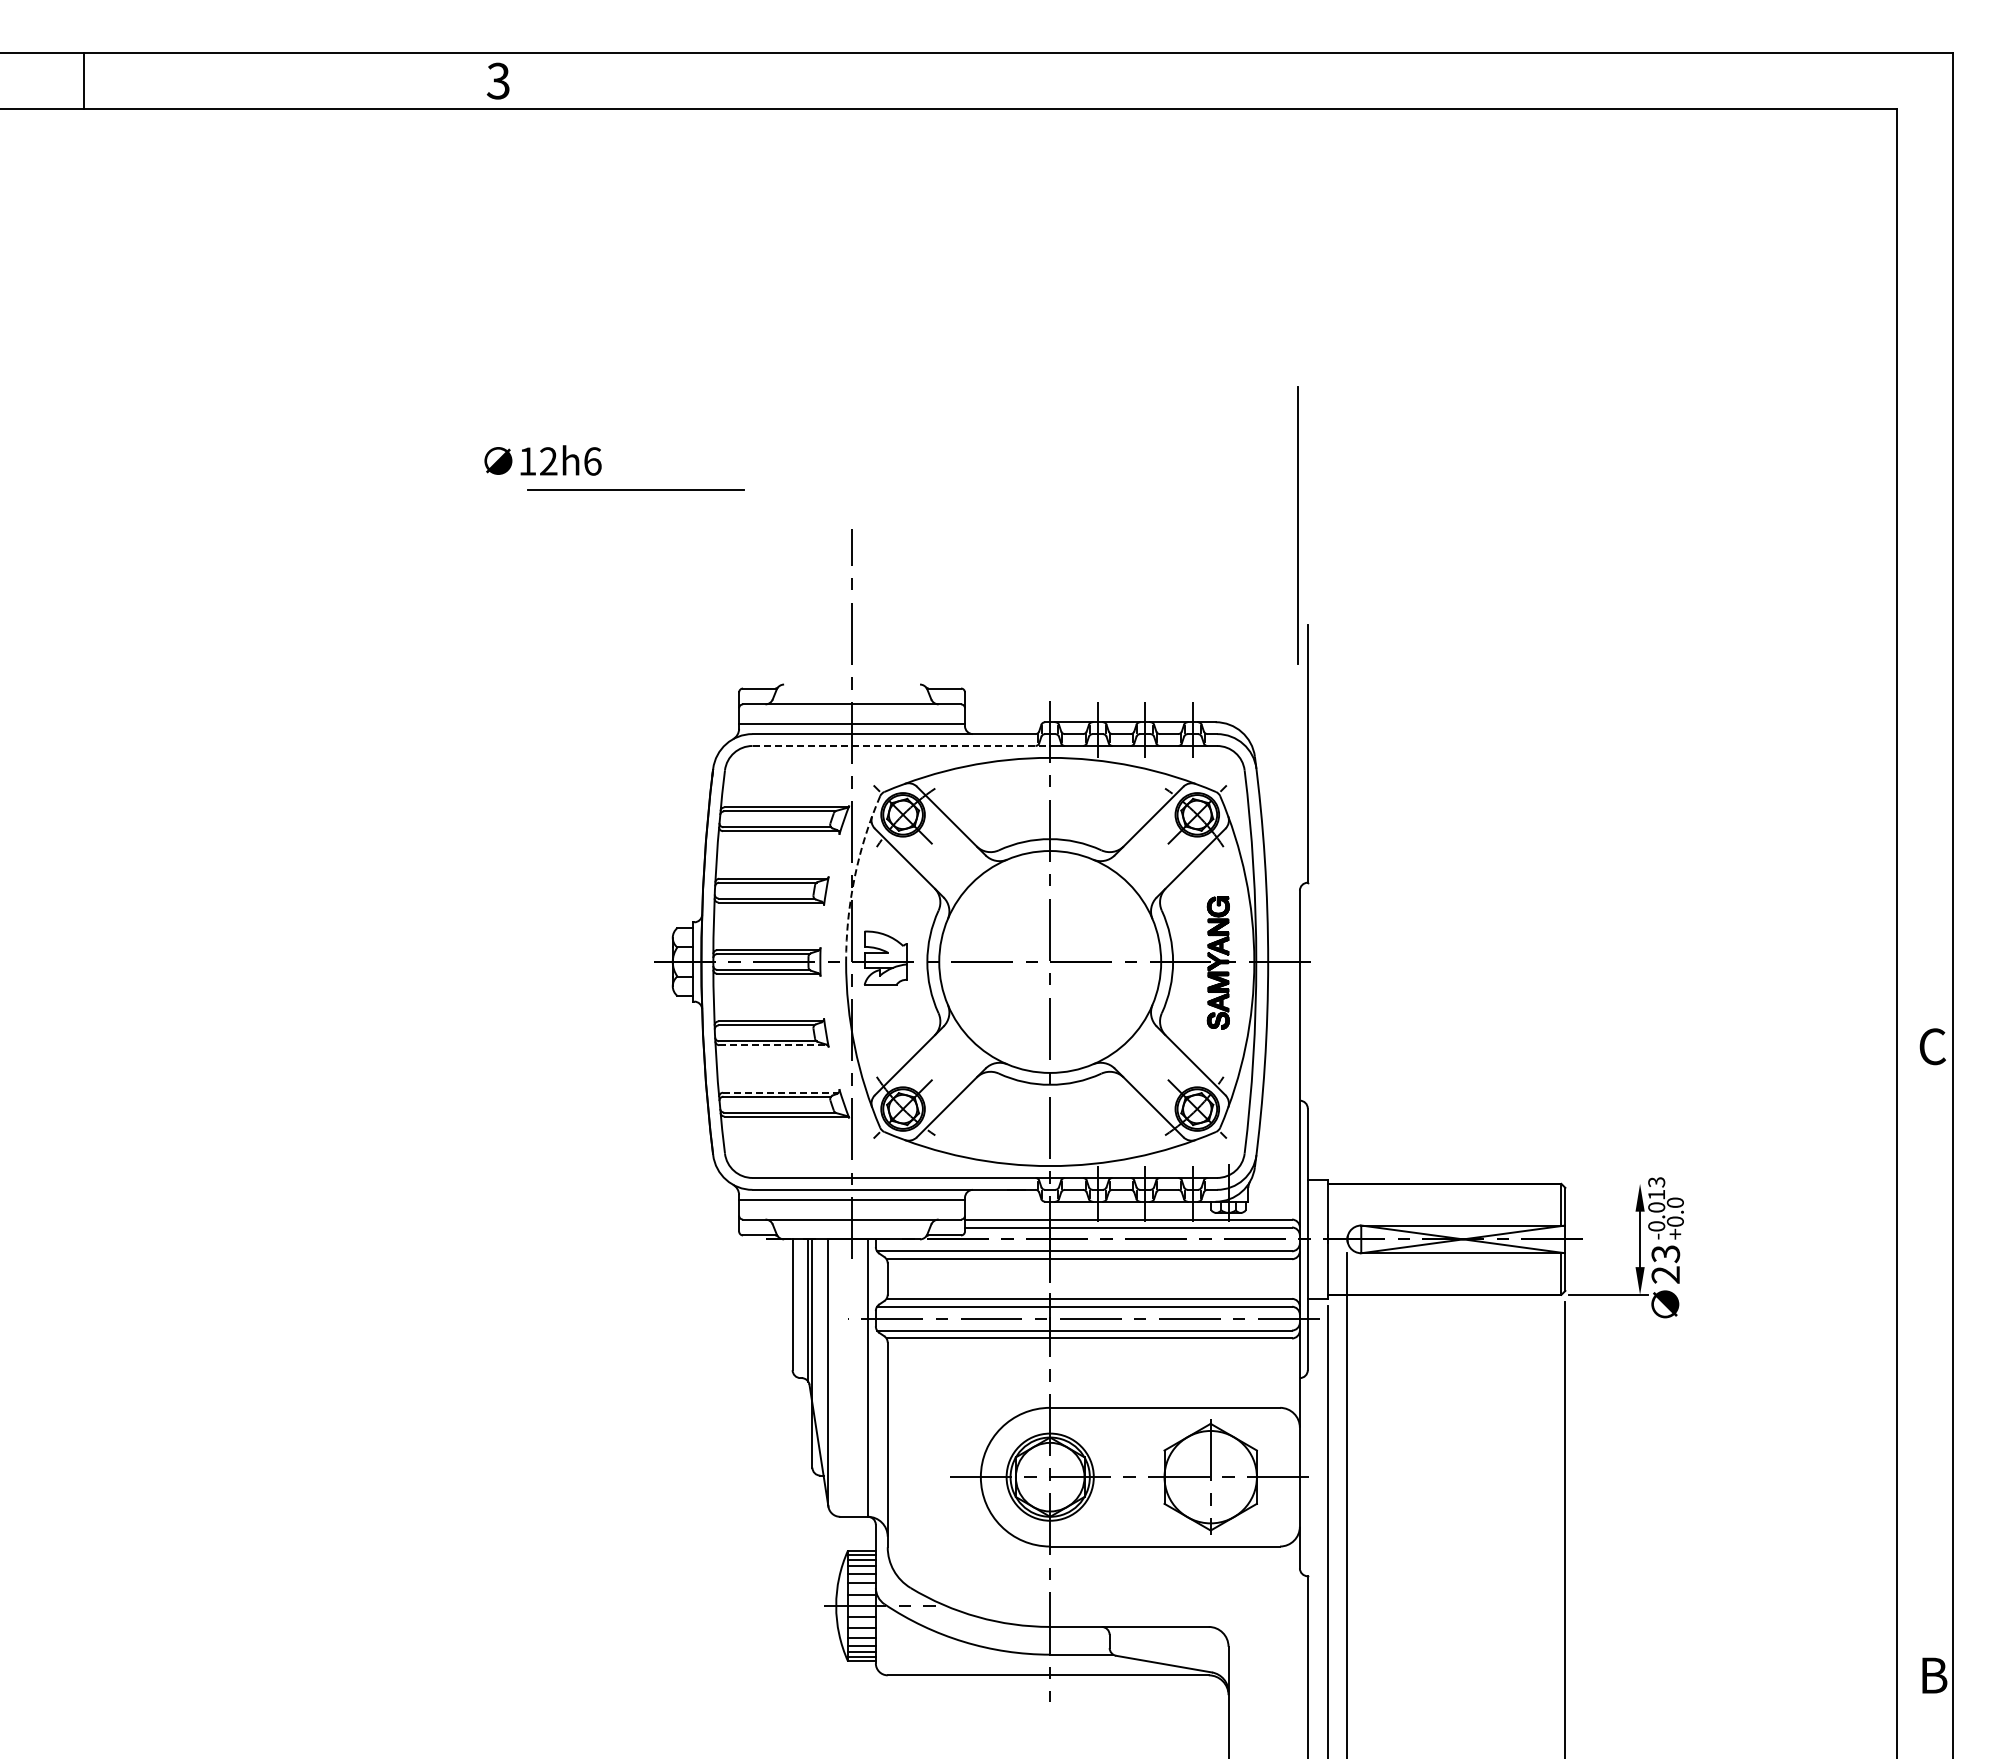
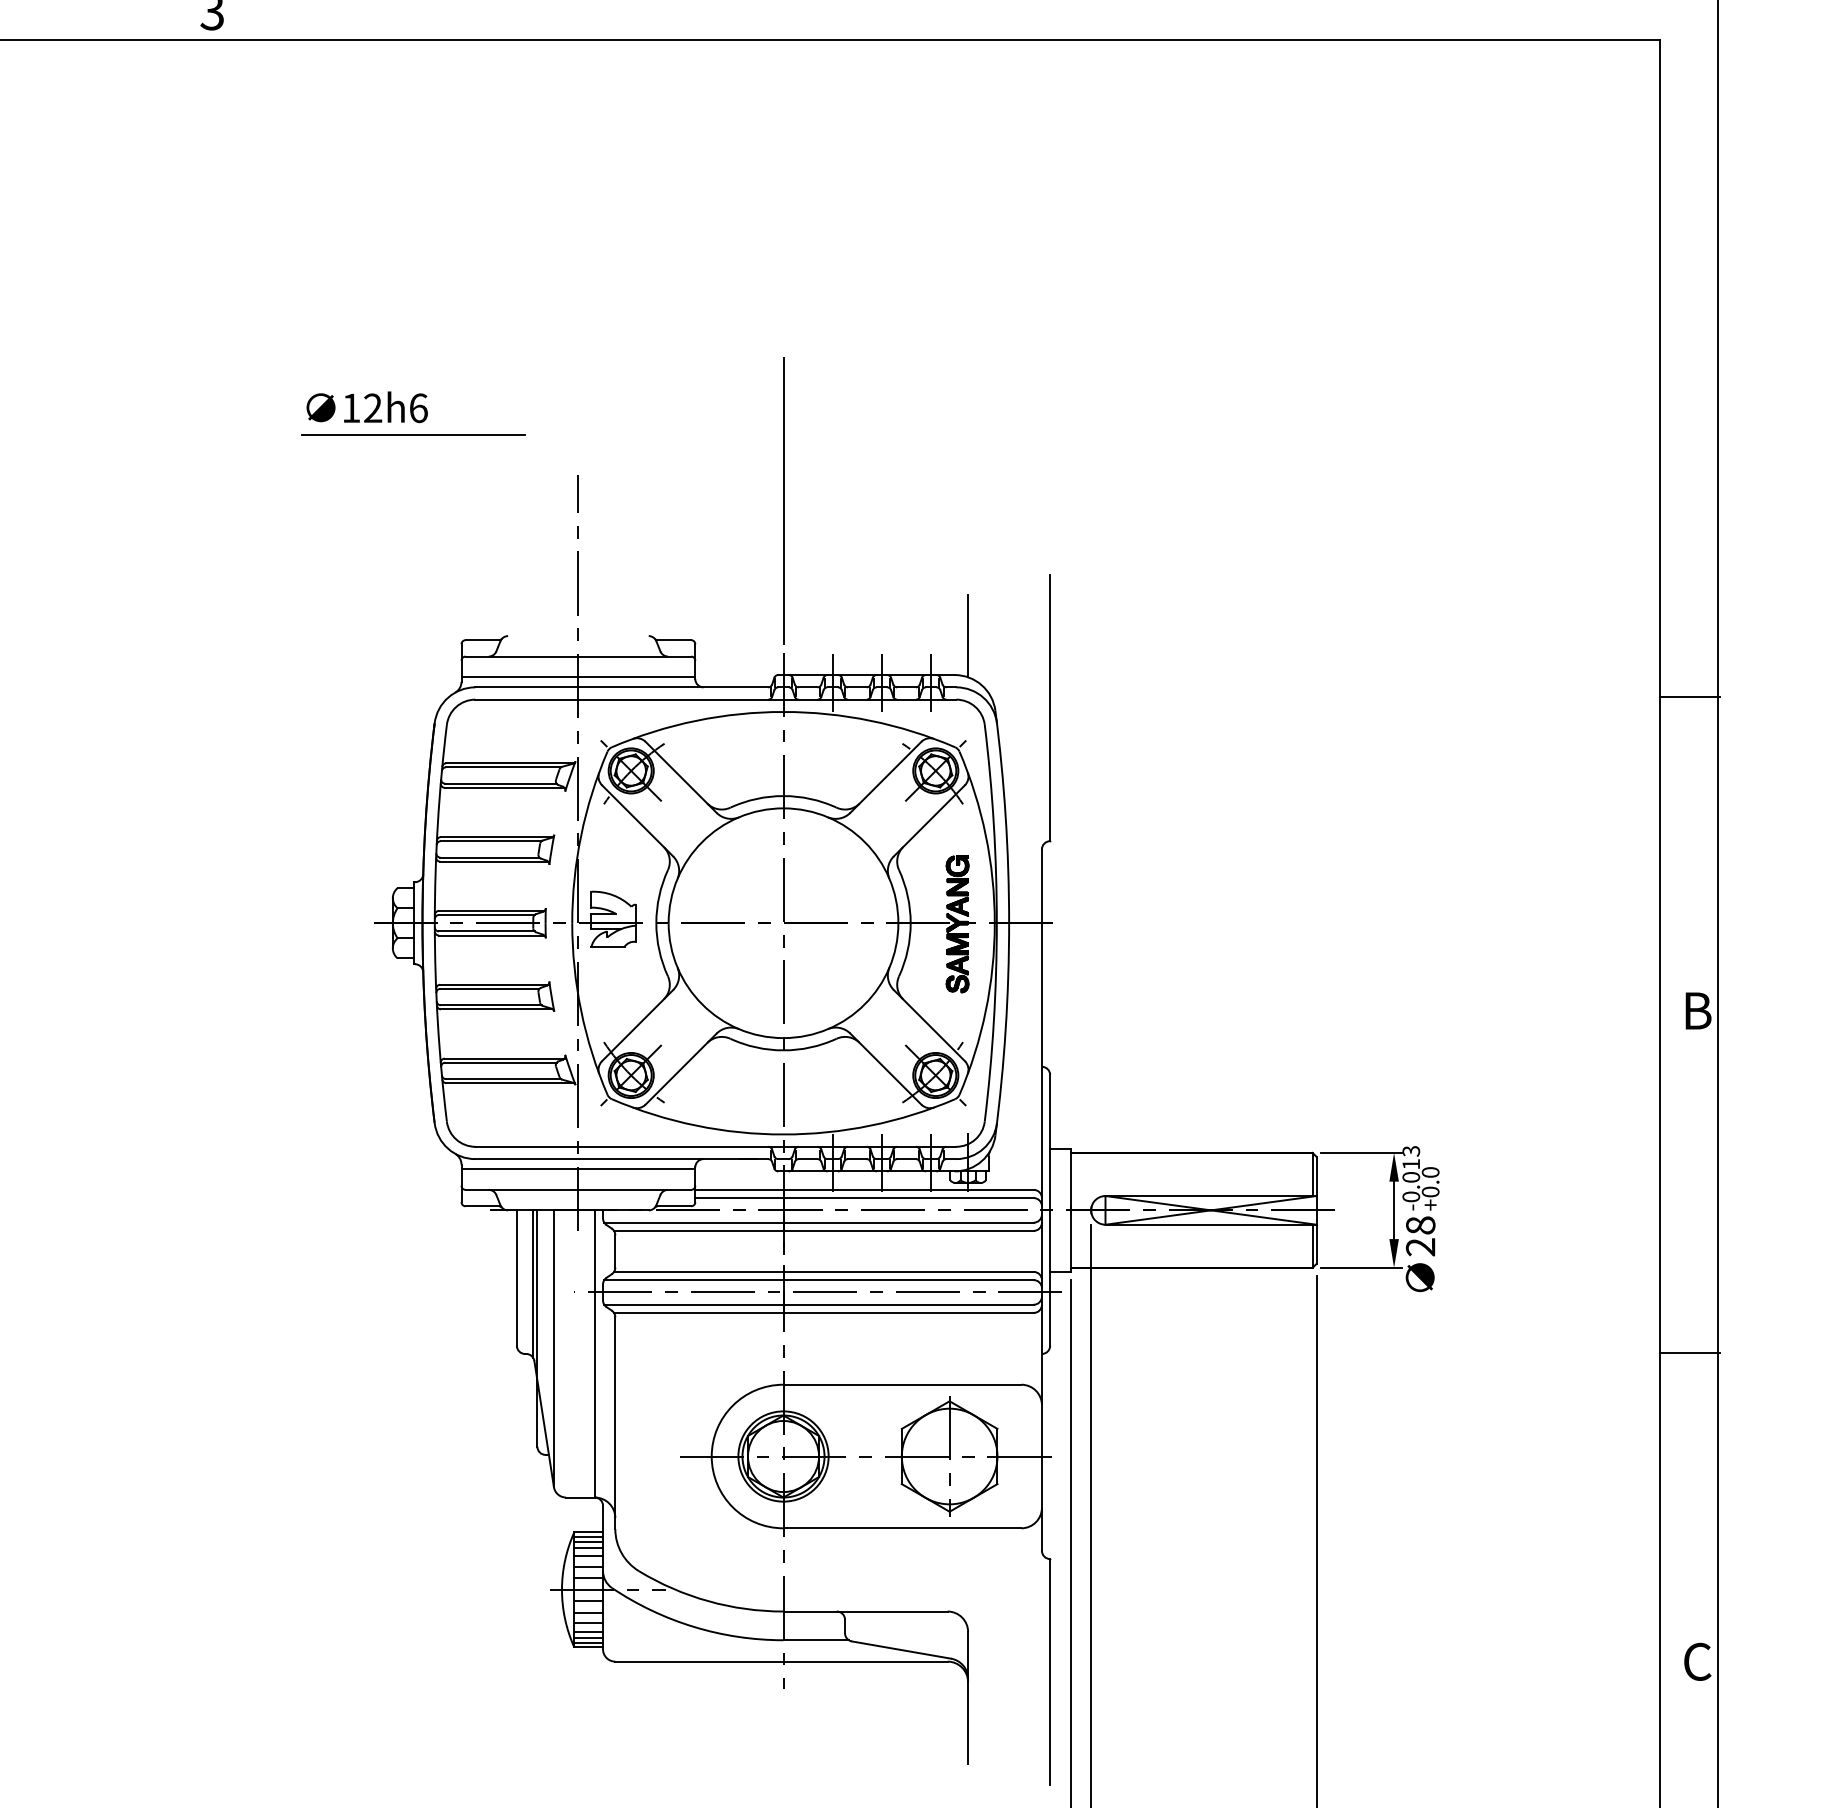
text: (542, 460) -> (366, 407), moved
line: (635, 489) -> (413, 434), moved
line: (1297, 525) -> (782, 501), moved
line: (1228, 684) -> (968, 636), added
line: (1925, 743) -> (1689, 697), added
line: (901, 745) -> (629, 699), dashed -> solid
arc: (854, 877) -> (580, 835), dashed -> solid
line: (773, 1045) -> (497, 1009), dashed -> solid
text: (1932, 1046) -> (1696, 1010), C -> B
line: (780, 1092) -> (504, 1058), dashed -> solid
line: (1608, 1183) -> (1361, 1152), added
text: (1665, 1254) -> (1420, 1226), 23 -> 28
line: (1925, 1377) -> (1689, 1353), added
text: (1933, 1675) -> (1697, 1661), B -> C

